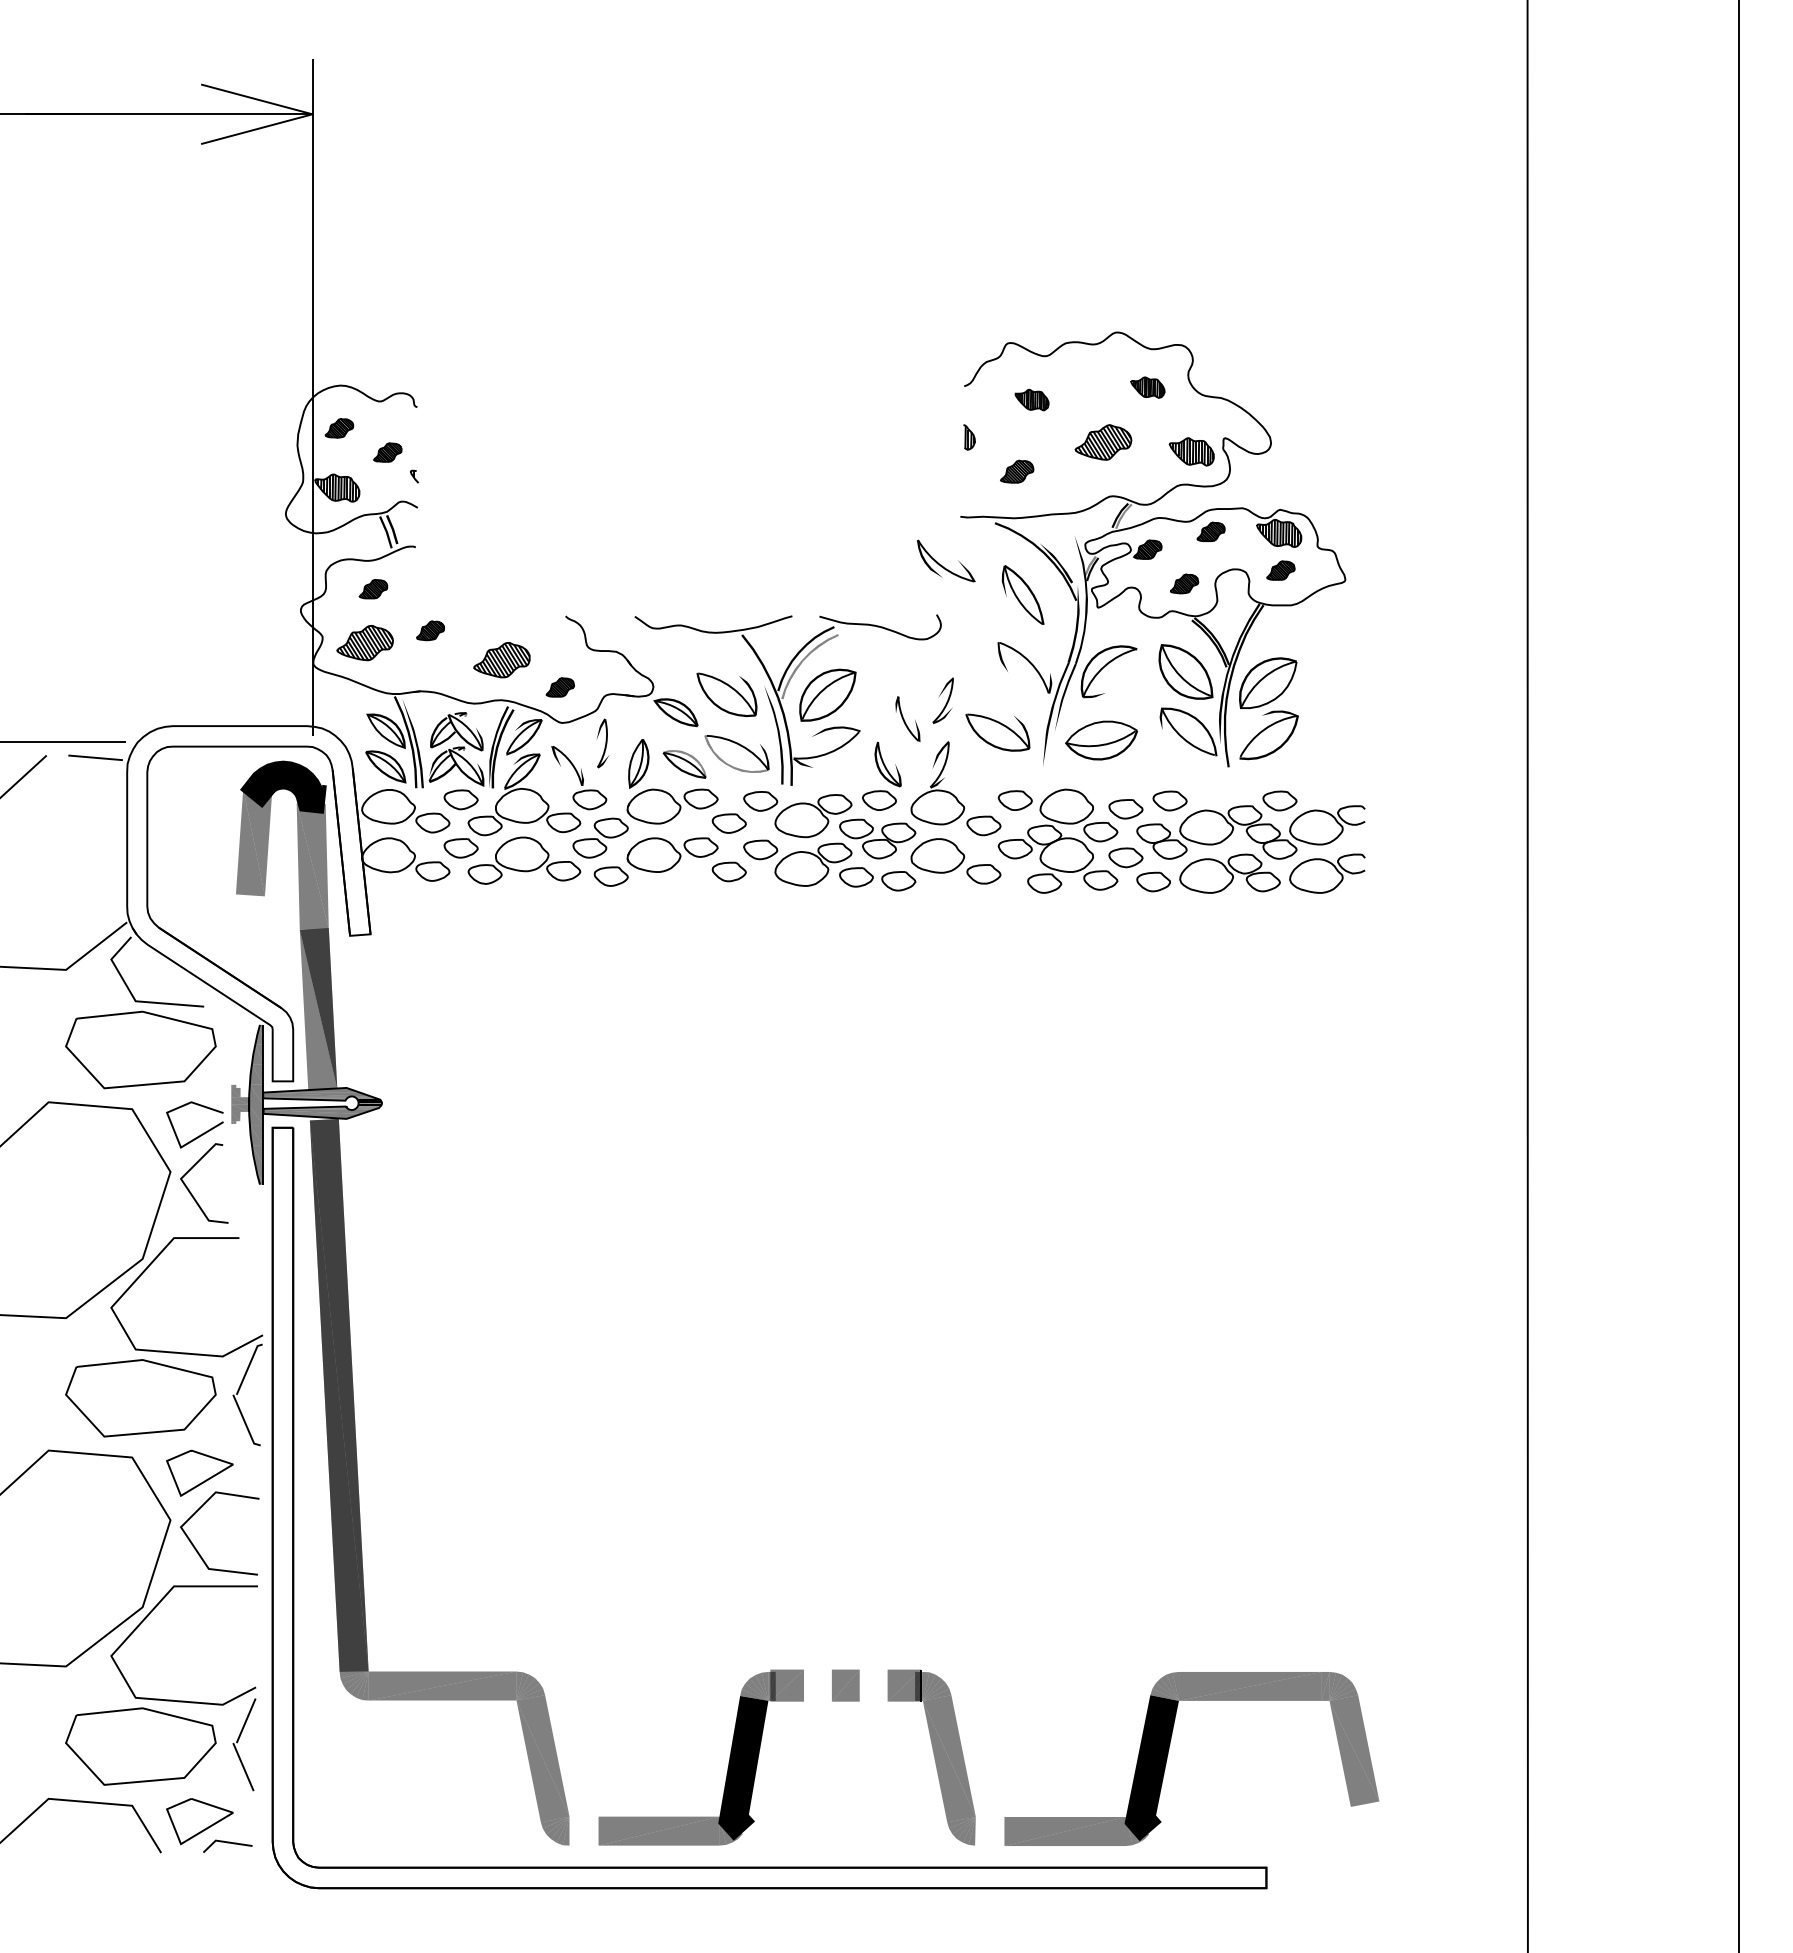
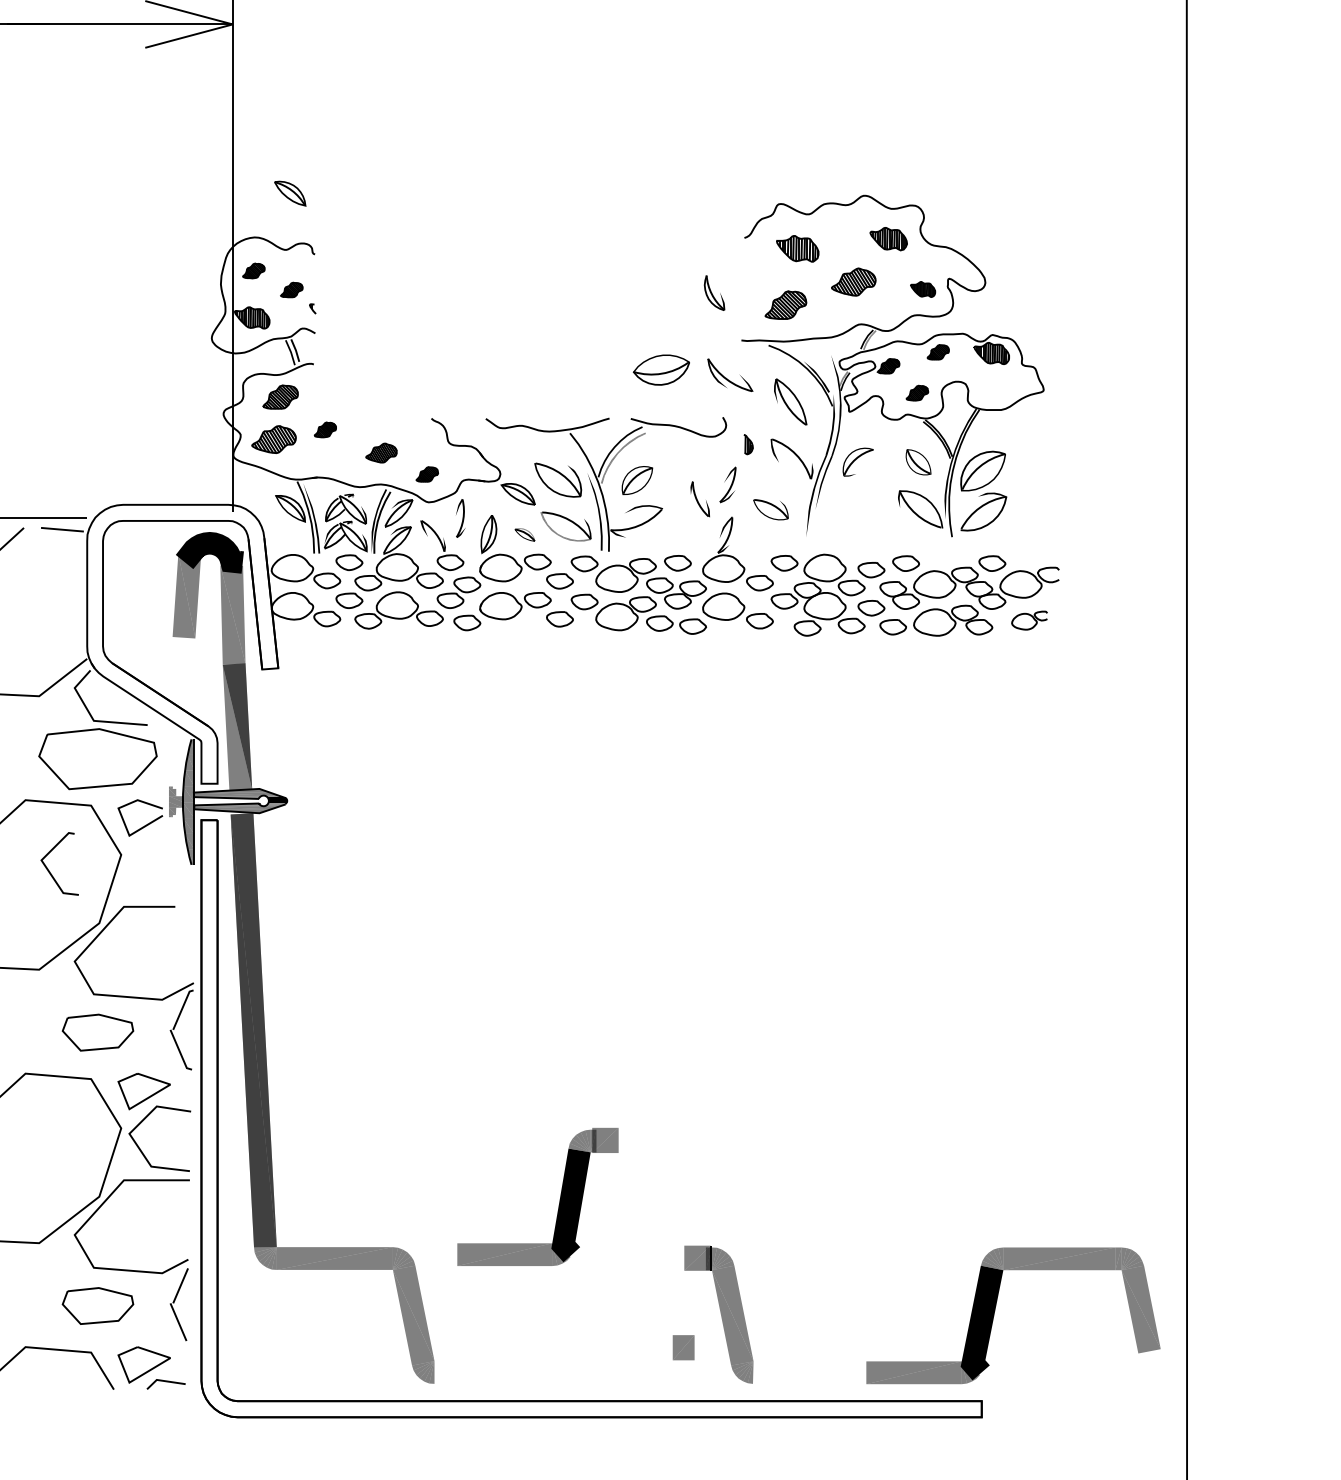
part: (1147, 387) -> (888, 238), size x1.4
part: (1031, 399) -> (797, 248), size x1.6
part: (969, 437) -> (748, 444), moved
part: (1191, 451) -> (922, 289), size x0.7
part: (1017, 471) -> (786, 304), size x1.6
part: (1280, 570) -> (992, 382), removed
part: (373, 589) -> (280, 397), size x1.6
part: (501, 660) -> (381, 453), size x0.7
part: (1108, 671) -> (857, 461), size x0.7
part: (1185, 671) -> (918, 461), size x0.6
part: (827, 694) -> (637, 479), size x0.7
part: (997, 732) -> (770, 509), size x0.7
part: (1101, 740) -> (661, 370), moved
part: (684, 764) -> (524, 534), size x0.6
part: (887, 764) -> (714, 293), moved
part: (385, 766) -> (290, 193), moved
part: (1327, 873) -> (1029, 620), size x0.6
line: (191, 1192) -> (49, 871), moved
part: (140, 1398) -> (97, 1032), size x0.6
part: (845, 1685) -> (683, 1347), moved
part: (140, 1746) -> (97, 1306), size x0.6
part: (1168, 1754) -> (995, 1312), moved
part: (728, 1762) -> (559, 1200), moved

